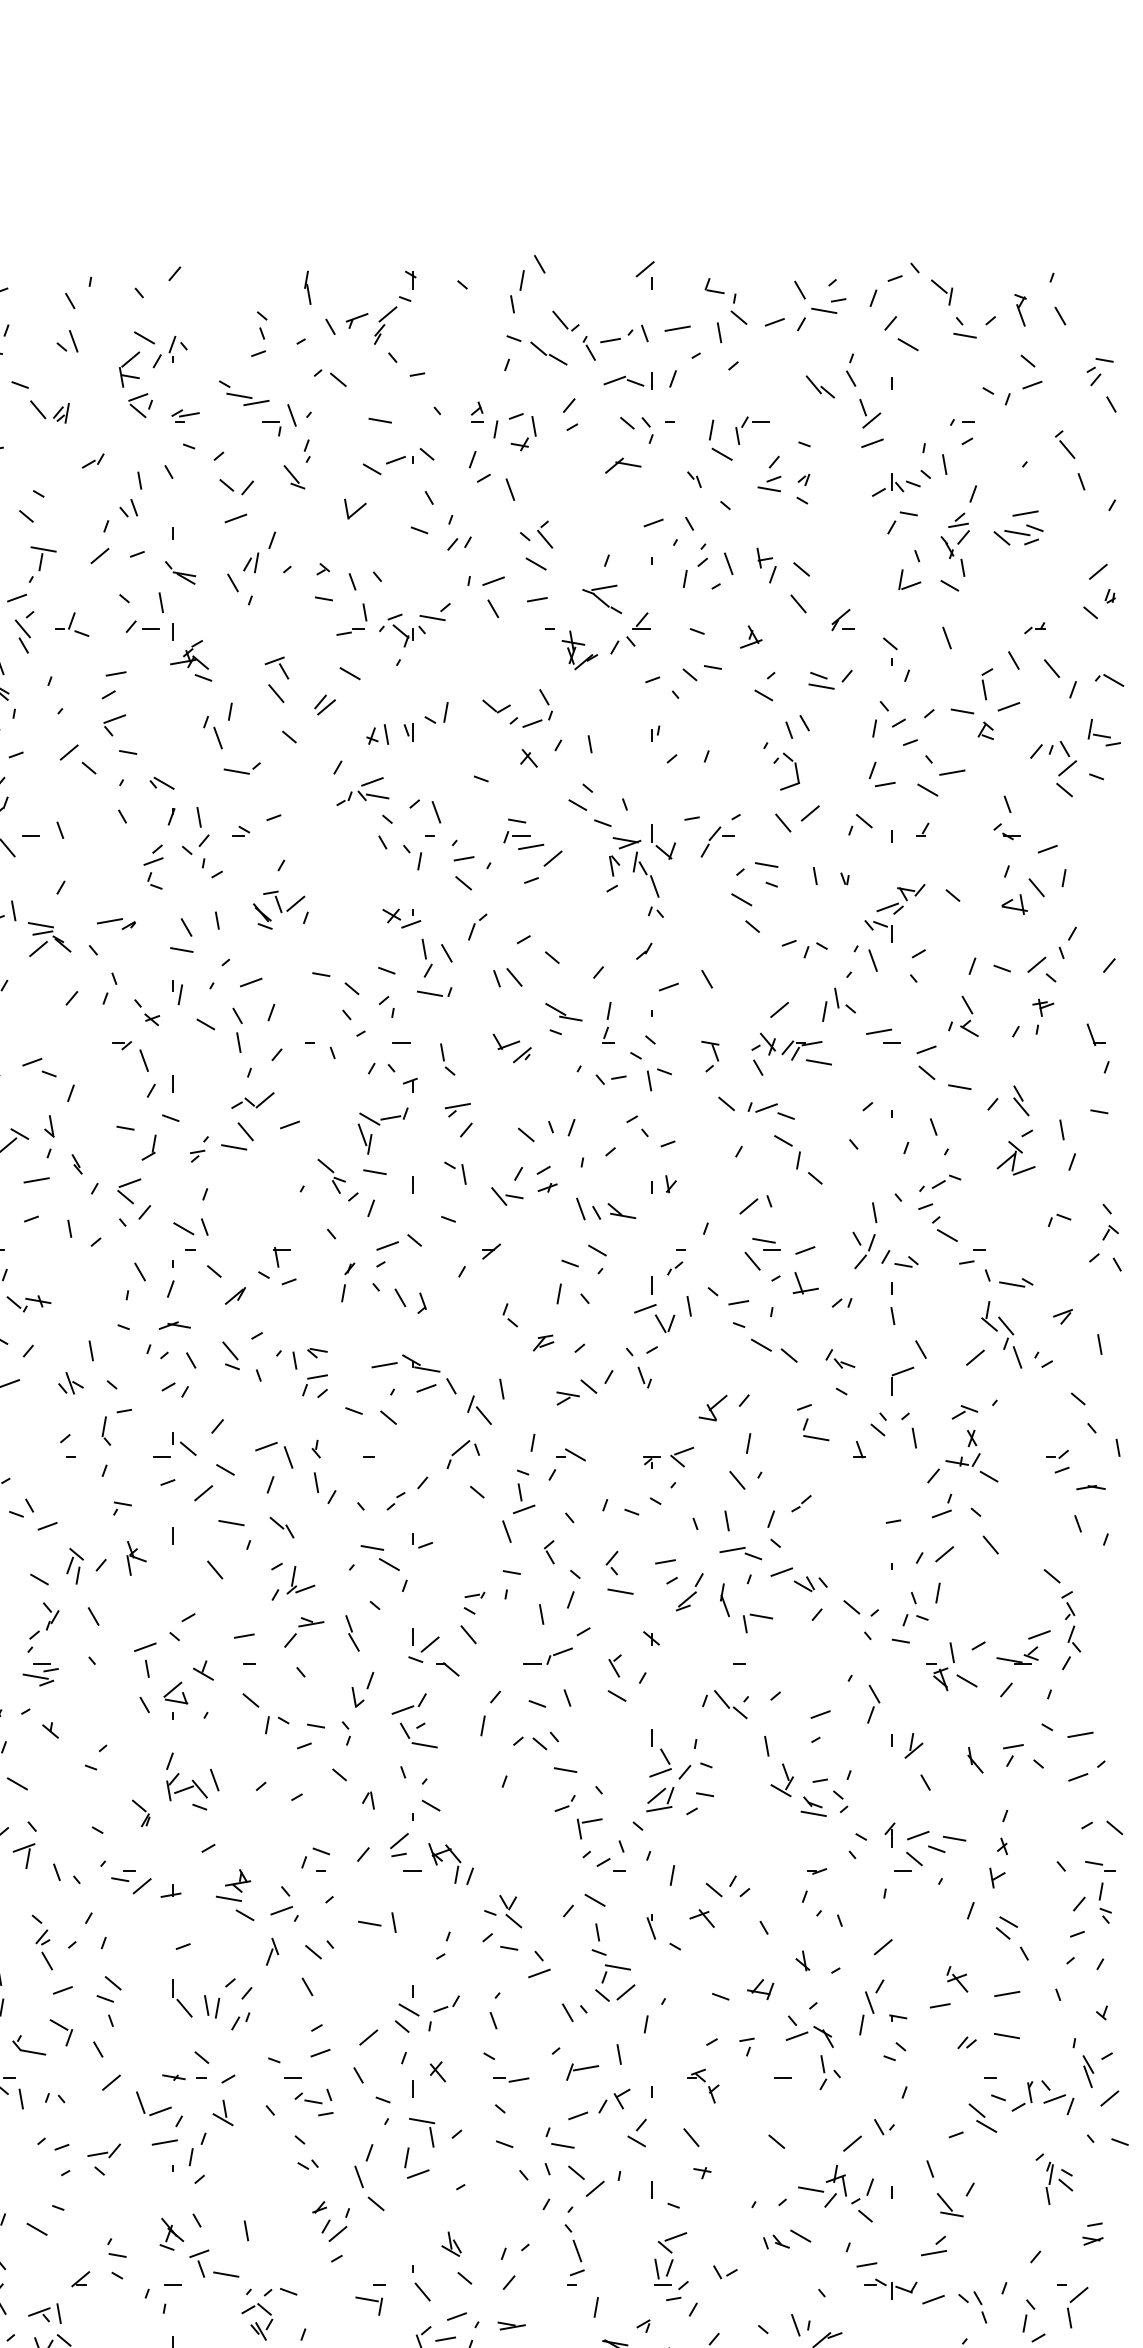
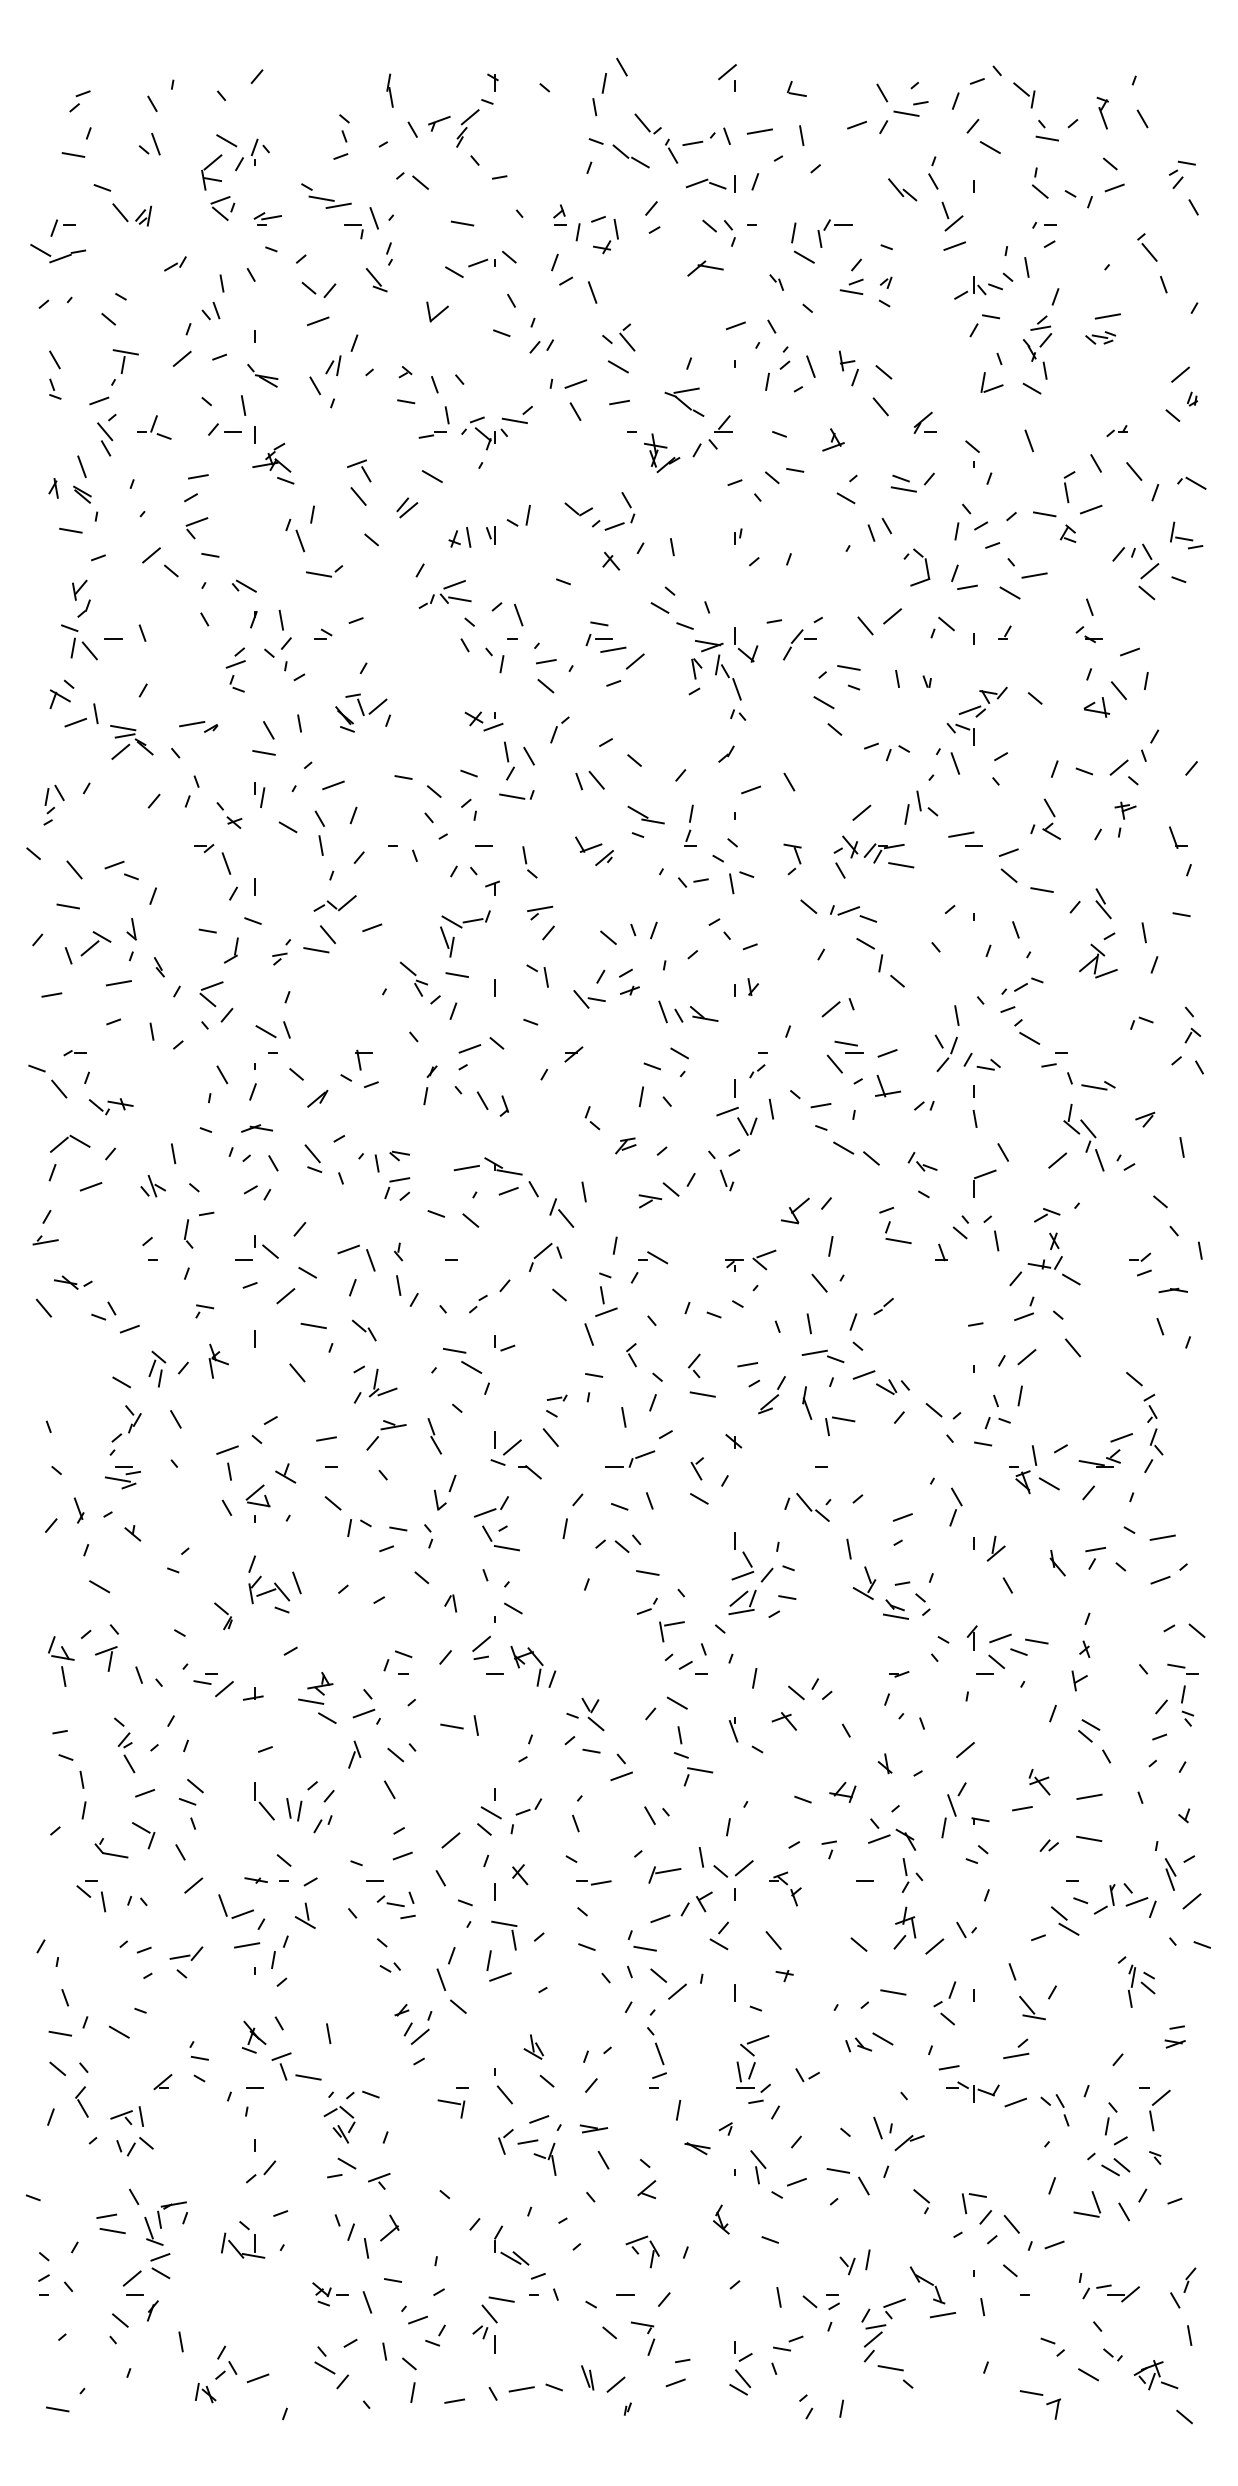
part: (738, 308) -> (1039, 182), moved
part: (1018, 534) -> (1100, 337), size x0.6
part: (795, 769) -> (925, 565), moved
part: (615, 1992) -> (733, 1868), moved
part: (835, 2185) -> (904, 1927), moved

